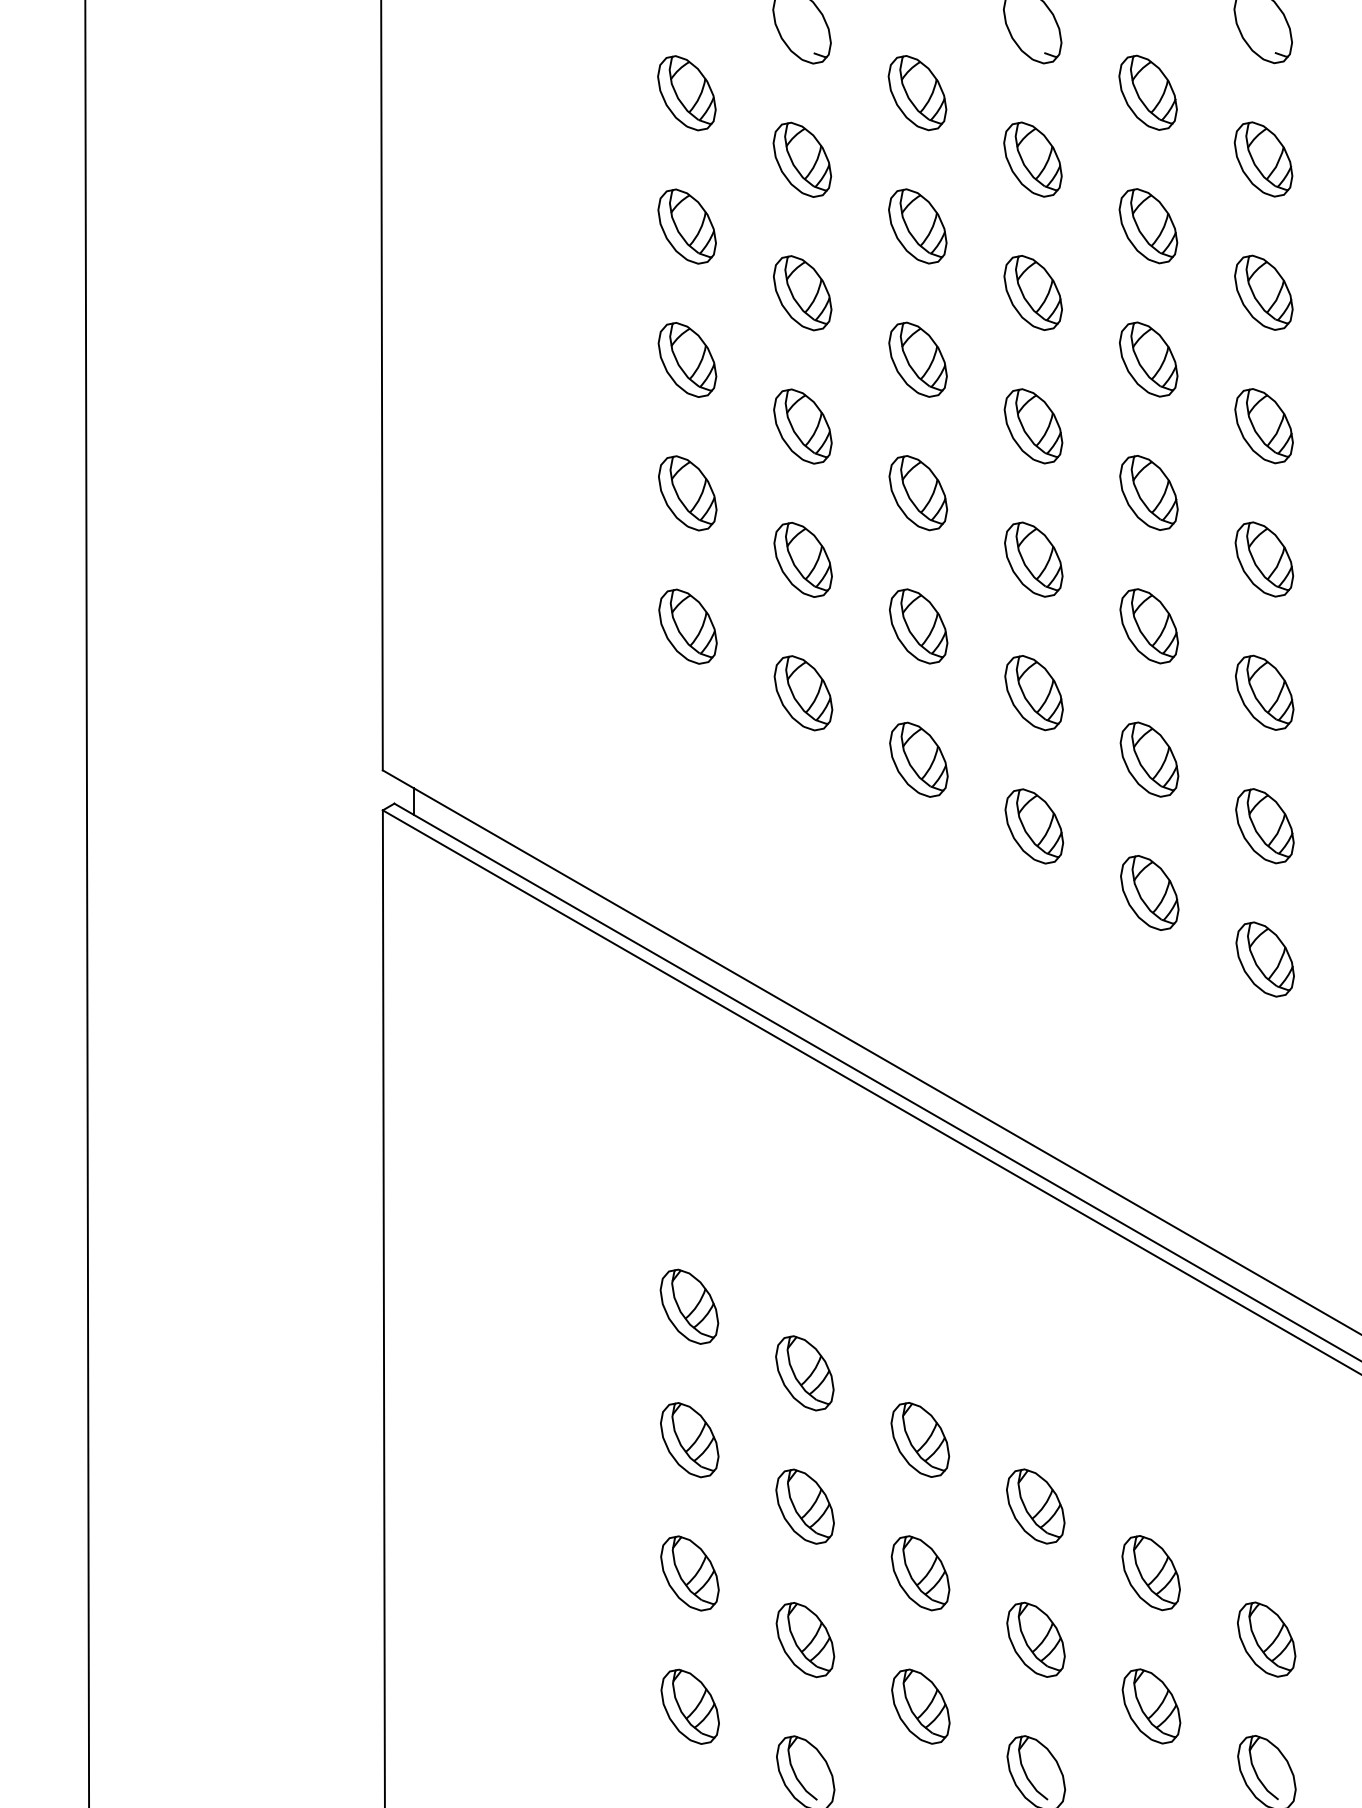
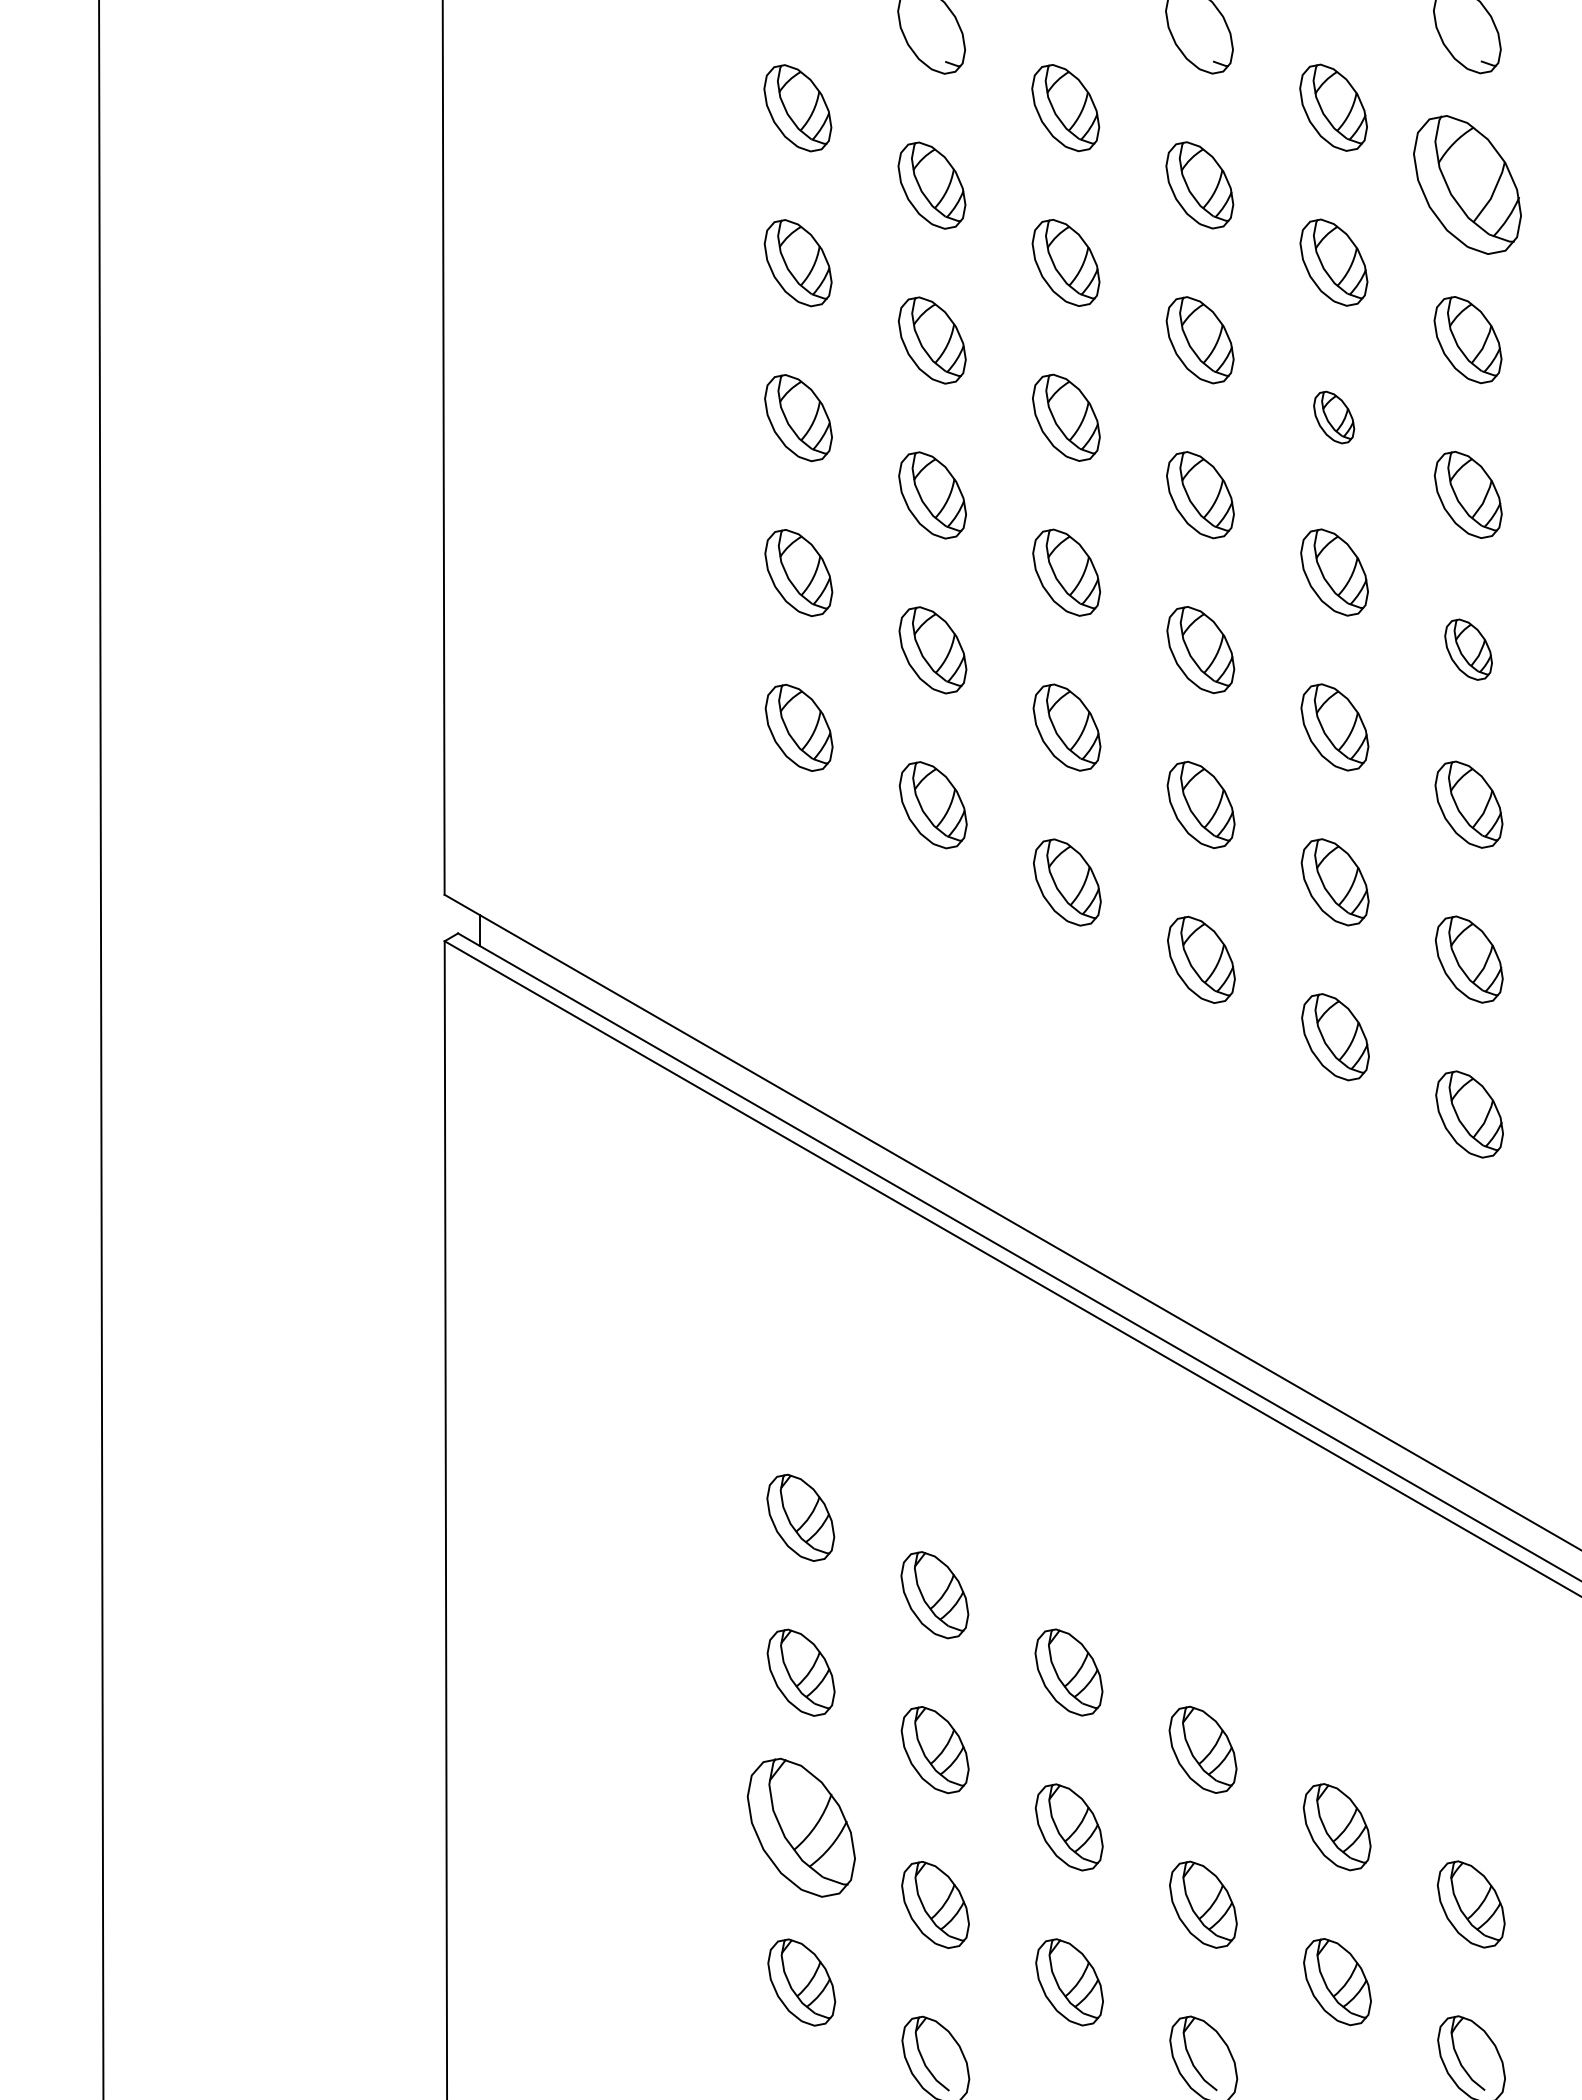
part: (1263, 159) -> (1467, 185), size x1.6
part: (1148, 359) -> (1333, 417), size x0.6
part: (1264, 559) -> (1468, 649), size x0.7
part: (690, 1573) -> (801, 1827), size x1.6

